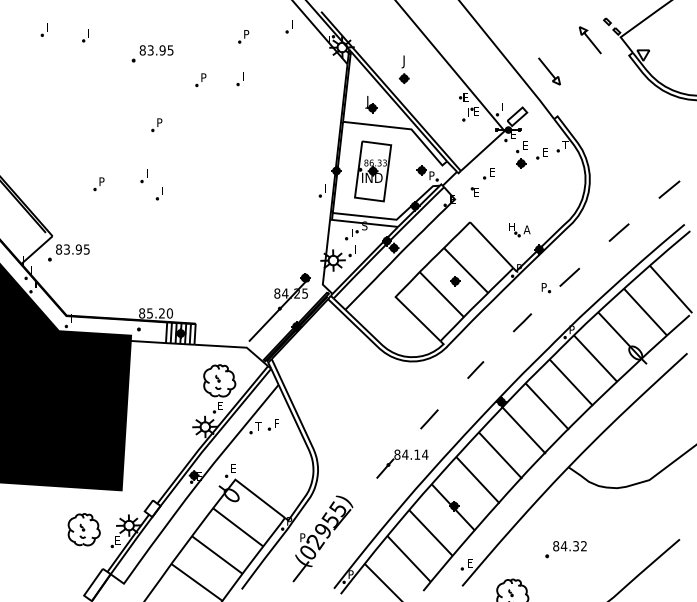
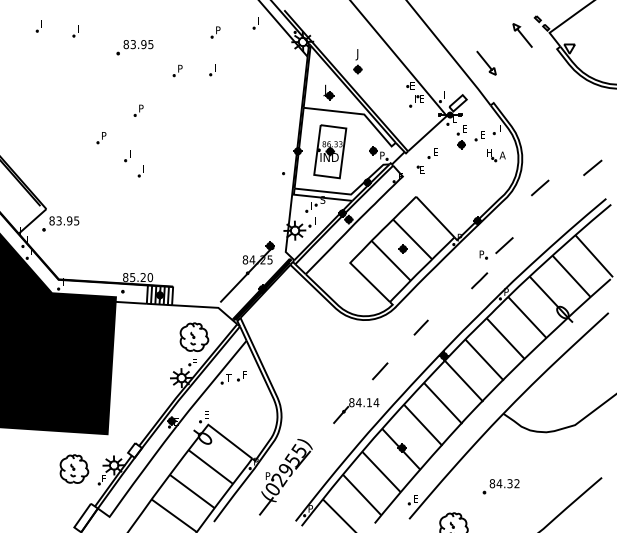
part: (98, 184) -> (101, 138), moved
part: (520, 229) -> (496, 155), moved
line: (619, 232) -> (540, 187), moved
line: (522, 322) -> (479, 280), moved

